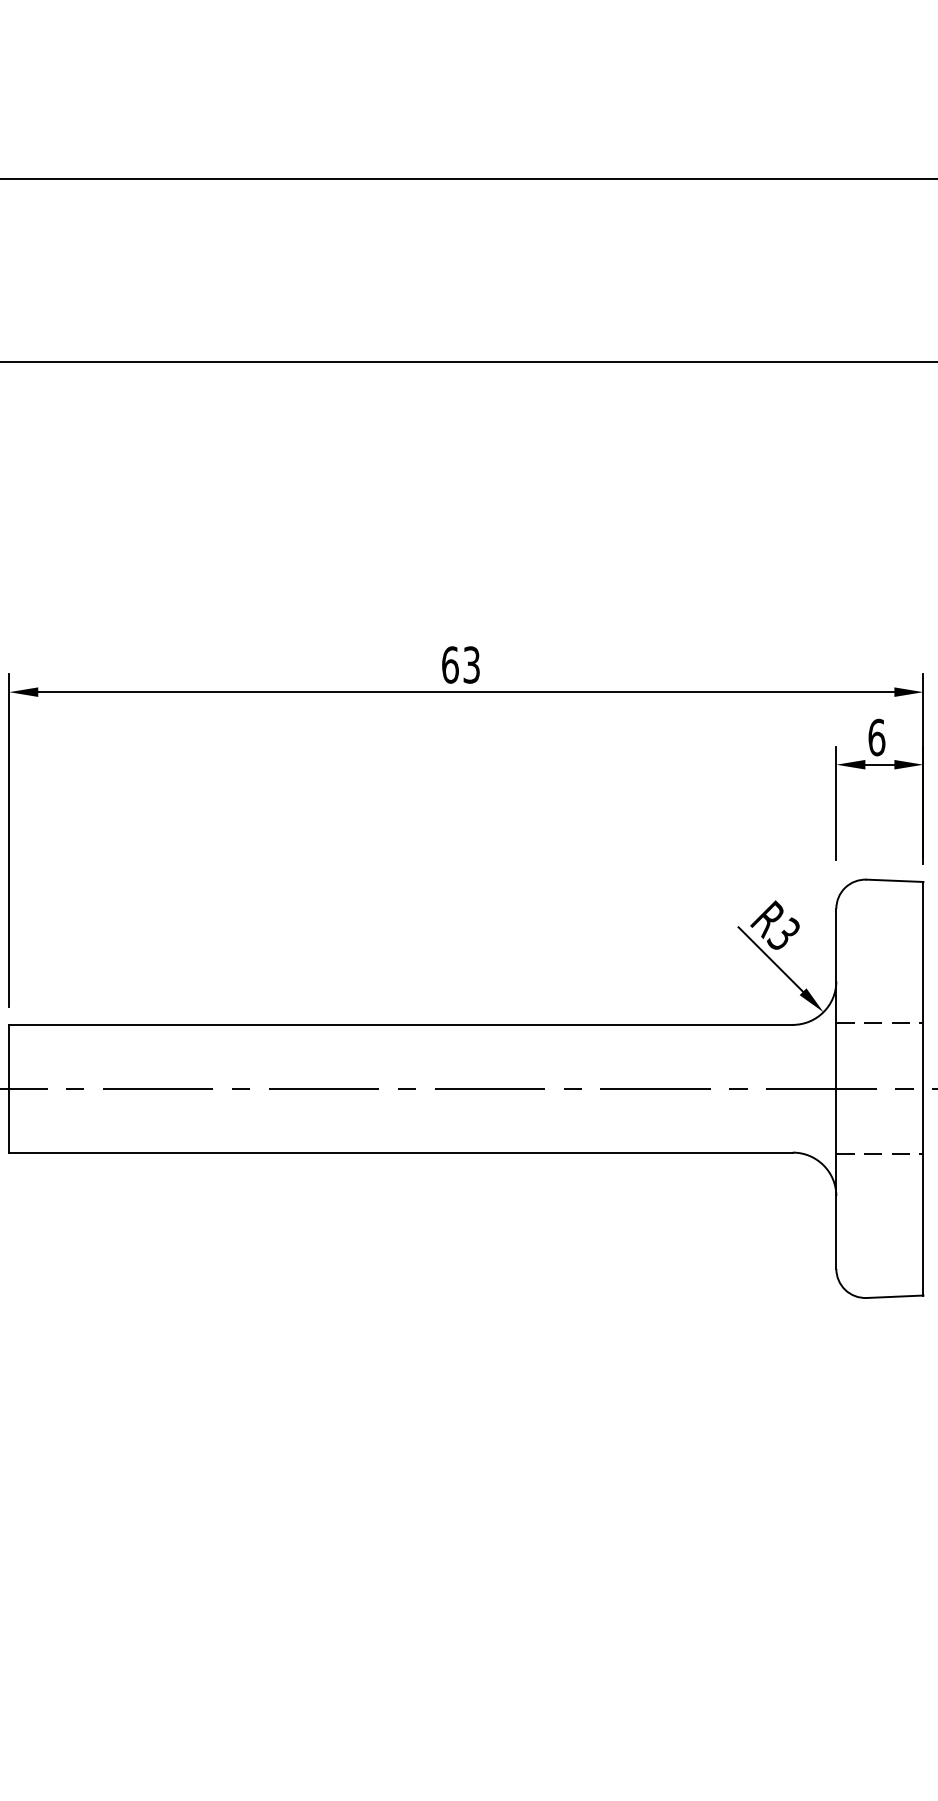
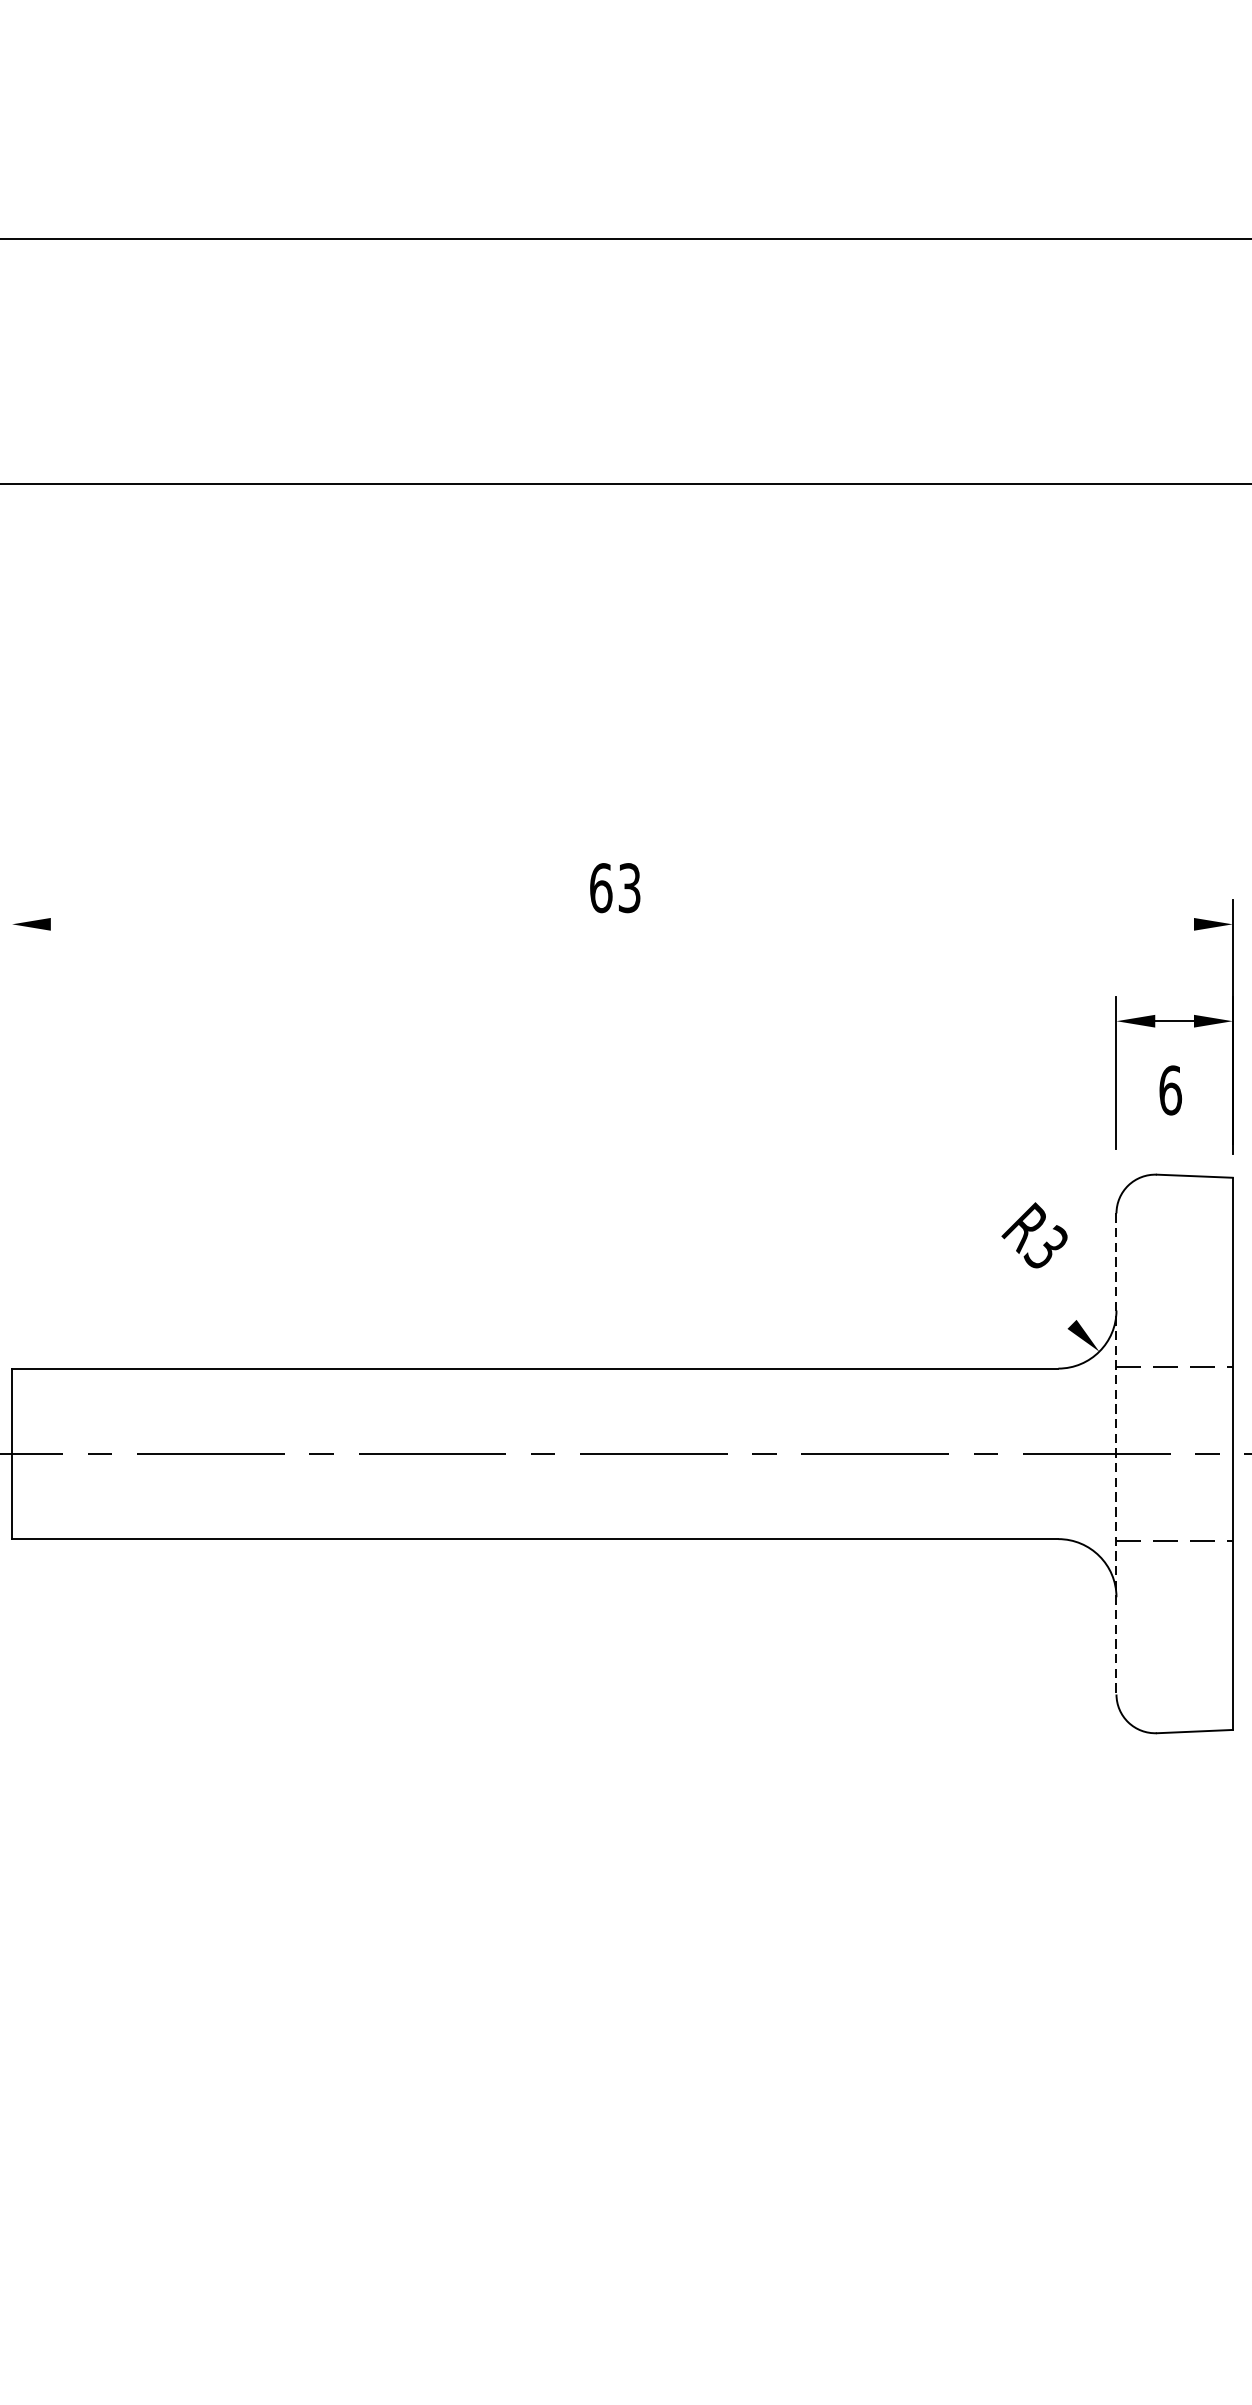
line: (466, 692) -> (622, 924), removed
text: (876, 737) -> (1170, 1090), moved
line: (9, 840) -> (12, 1122), removed
line: (770, 959) -> (1028, 1281), removed
line: (836, 1089) -> (1116, 1454), solid -> dashed

